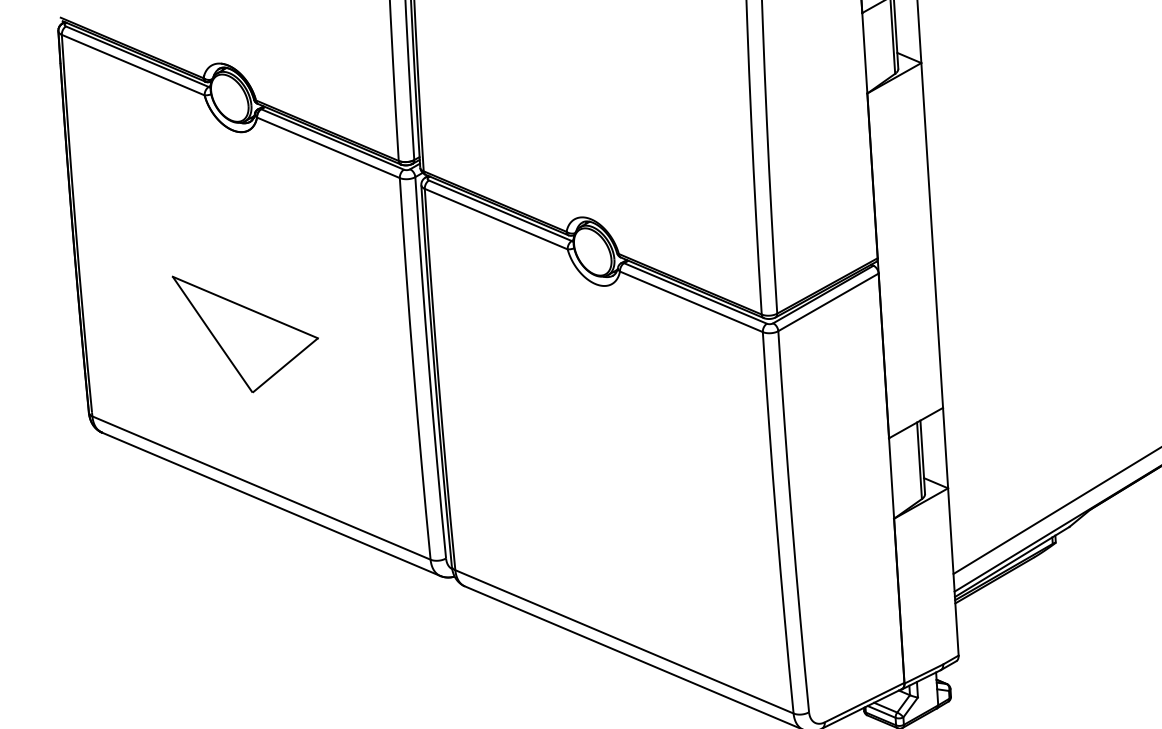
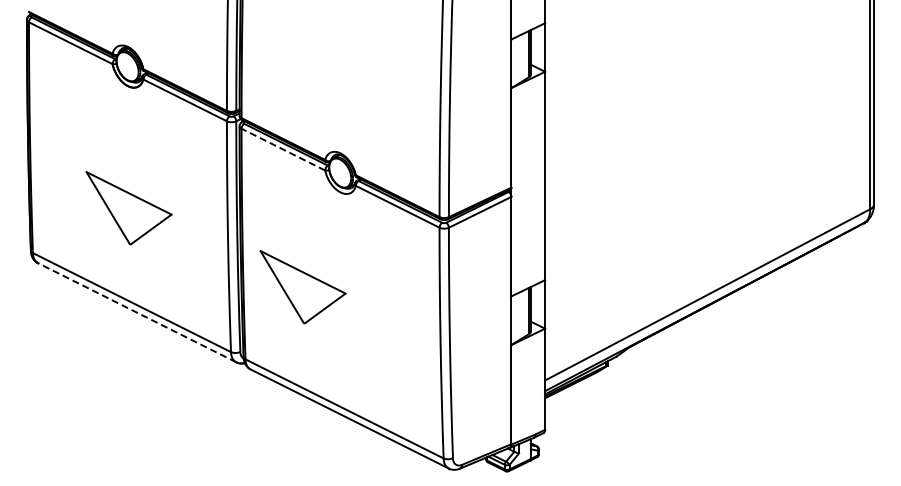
line: (496, 218) -> (283, 149), solid -> dashed
part: (542, 445) -> (302, 287), added
line: (271, 503) -> (137, 312), solid -> dashed

